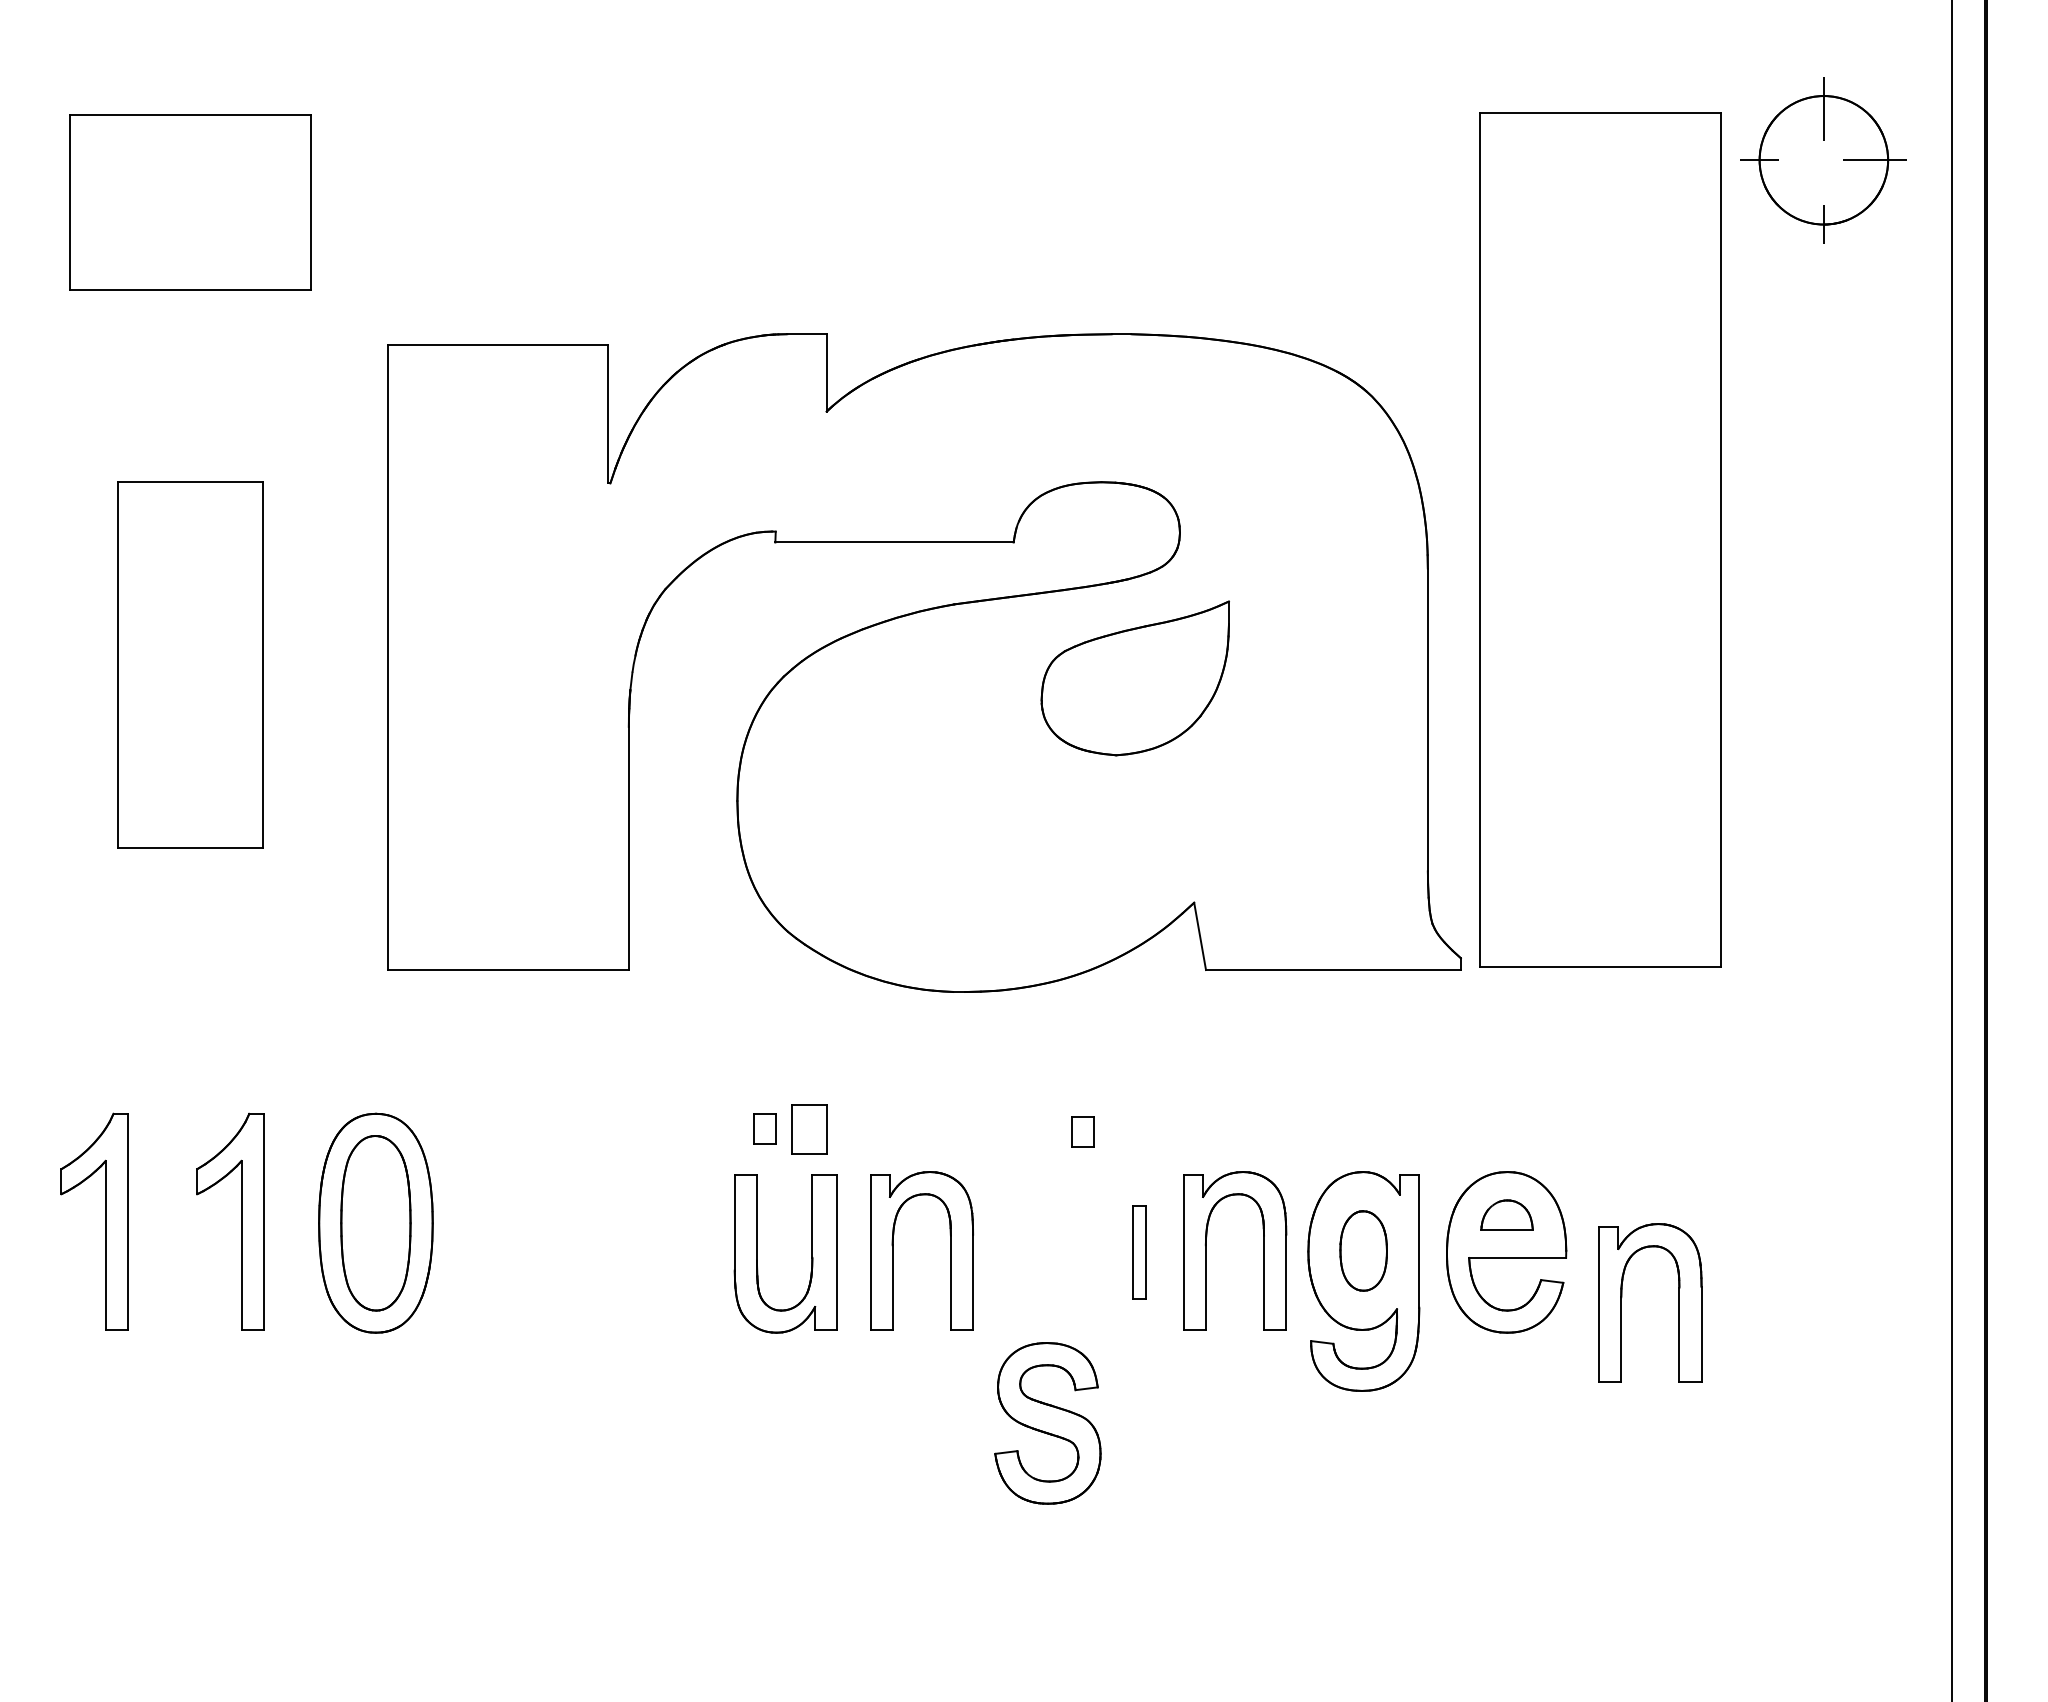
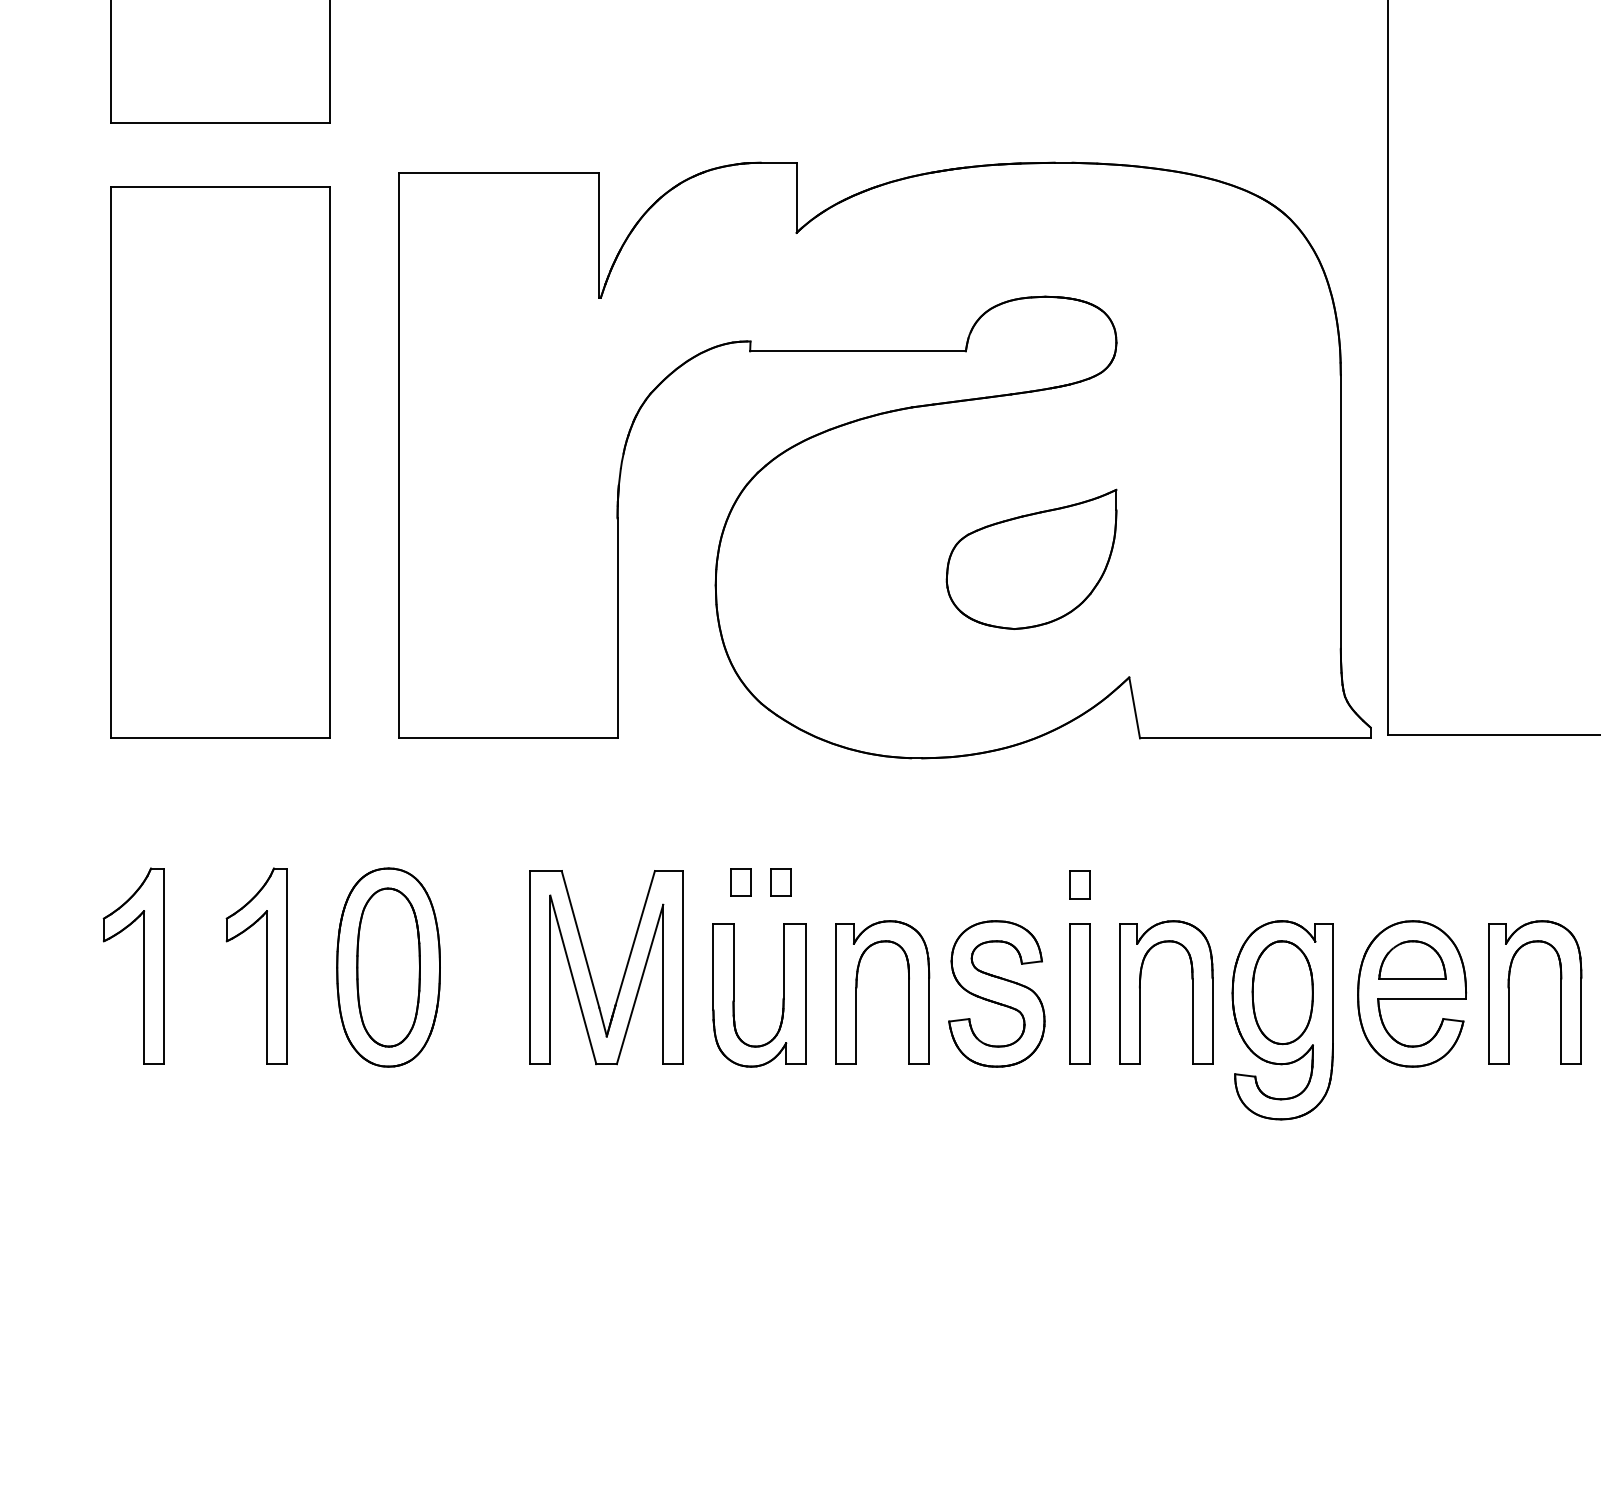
part: (190, 664) -> (220, 461), size x1.67
part: (1134, 678) -> (1030, 559), moved
part: (809, 1128) -> (781, 881), size x0.62
part: (1082, 1131) -> (1078, 884), moved
part: (1506, 1214) -> (1411, 959), size x1.43
part: (598, 1225) -> (590, 969), added
part: (1363, 1250) -> (1282, 992), size x1.43
part: (1138, 1252) -> (1078, 994), size x1.67
part: (1678, 1302) -> (1560, 992), moved
part: (1047, 1423) -> (996, 994), moved

